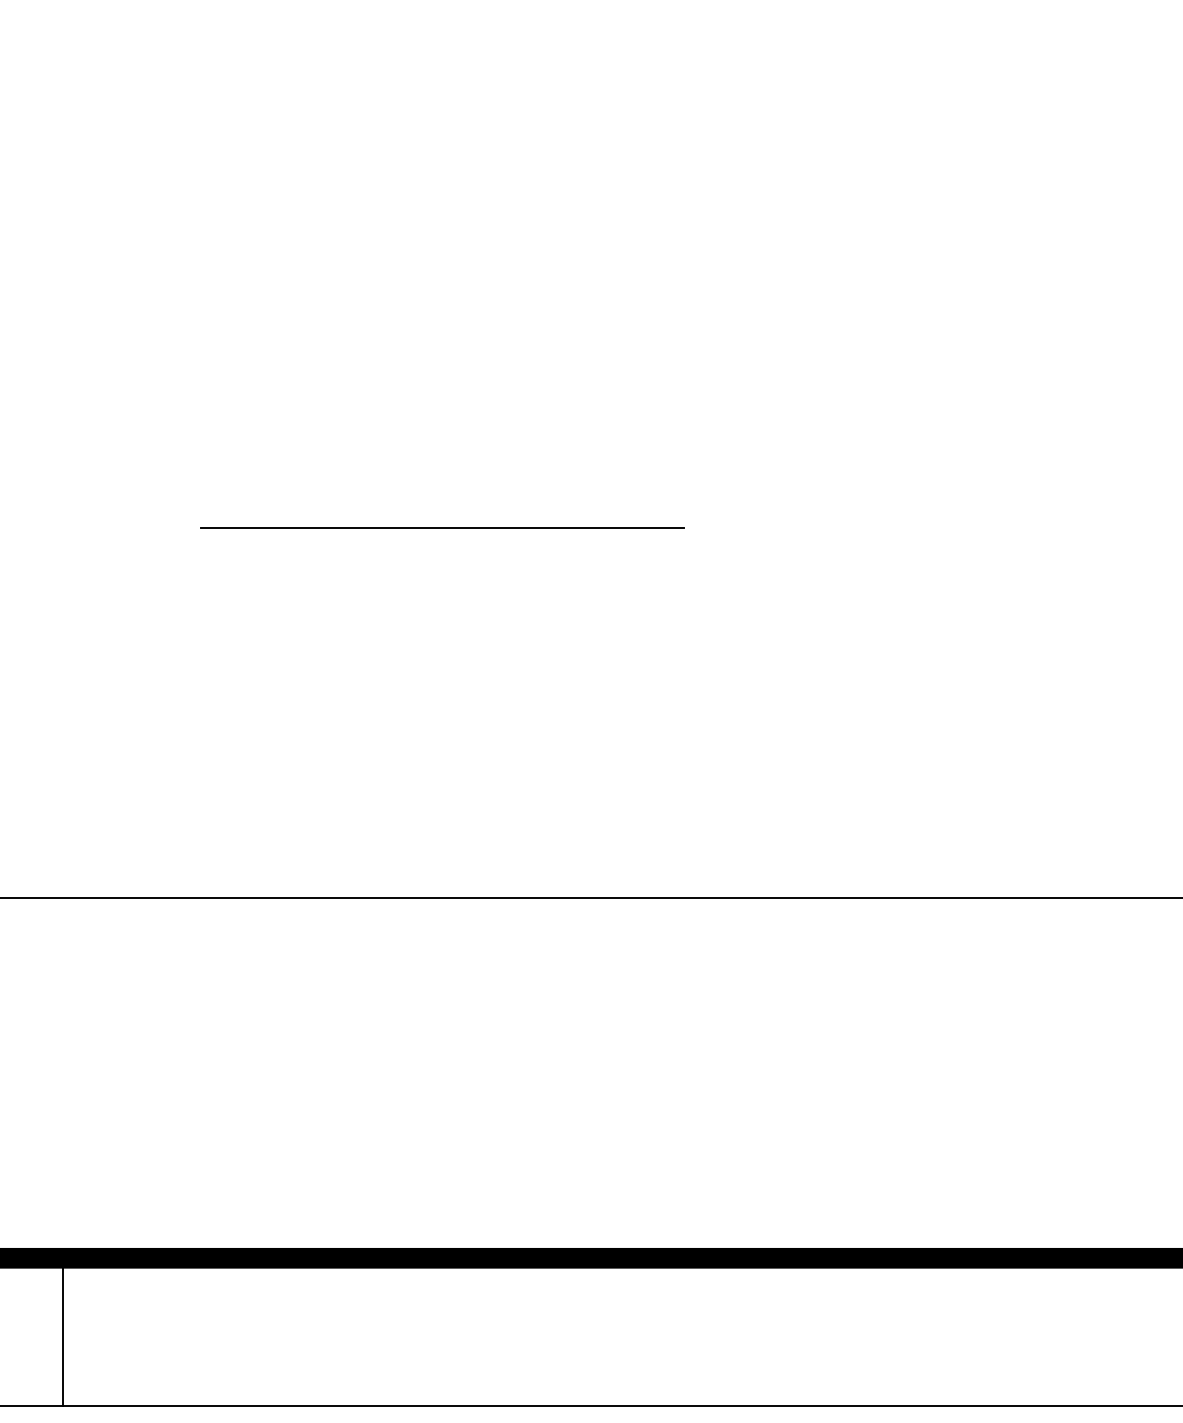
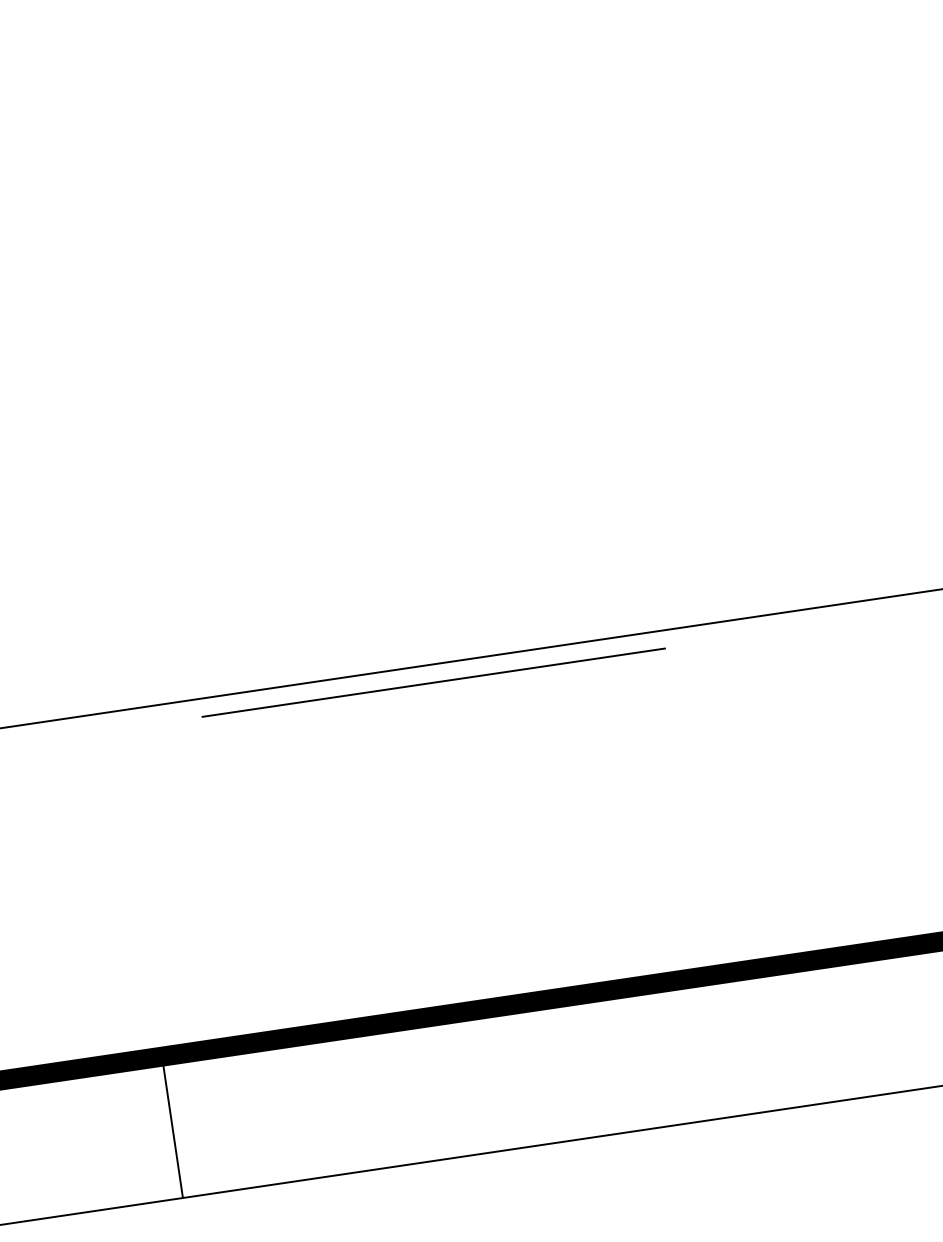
line: (442, 527) -> (433, 682), moved
line: (63, 1332) -> (172, 1127), moved

